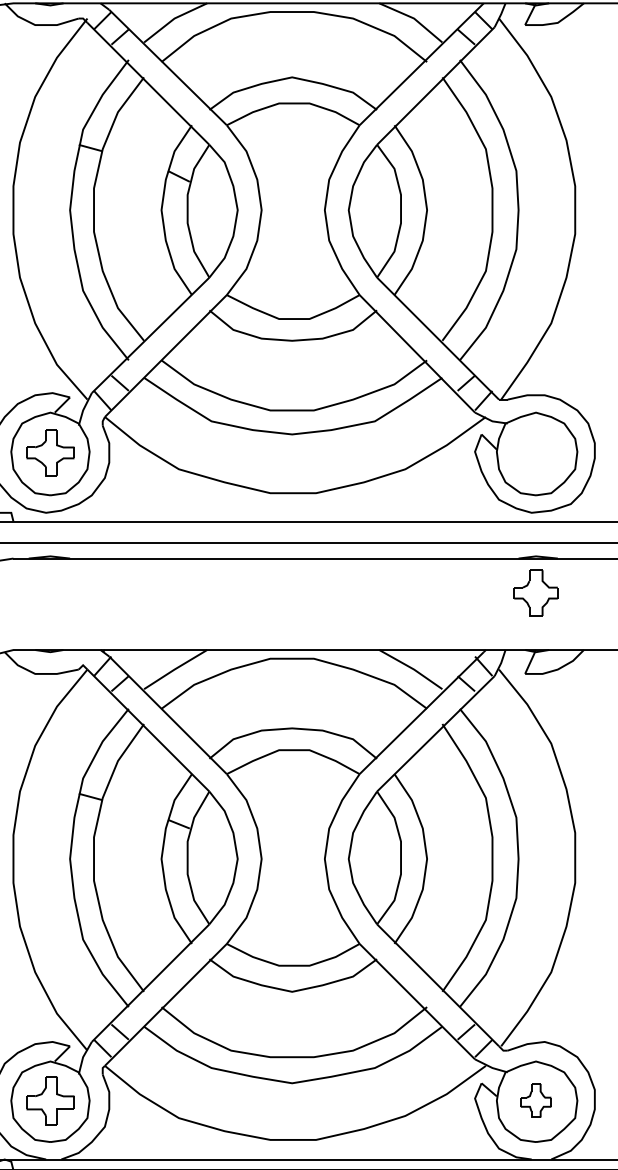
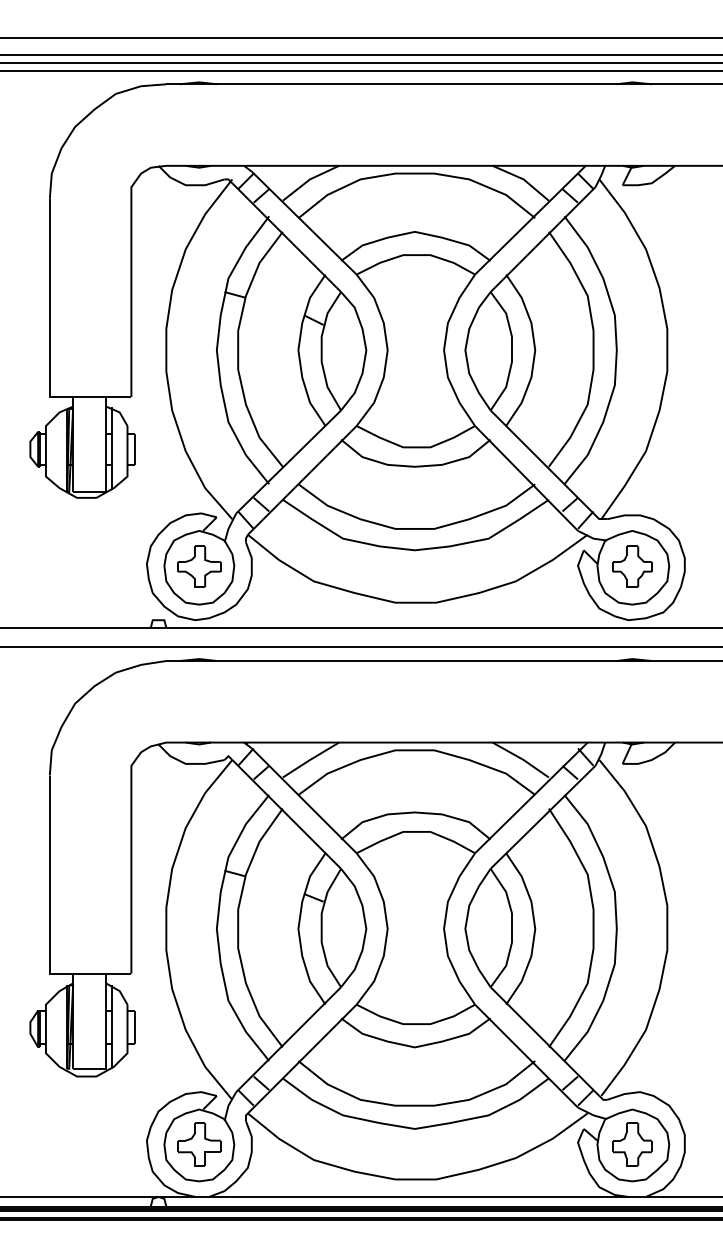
part: (536, 592) -> (632, 566), moved
part: (536, 1100) -> (632, 1144), size x1.43

